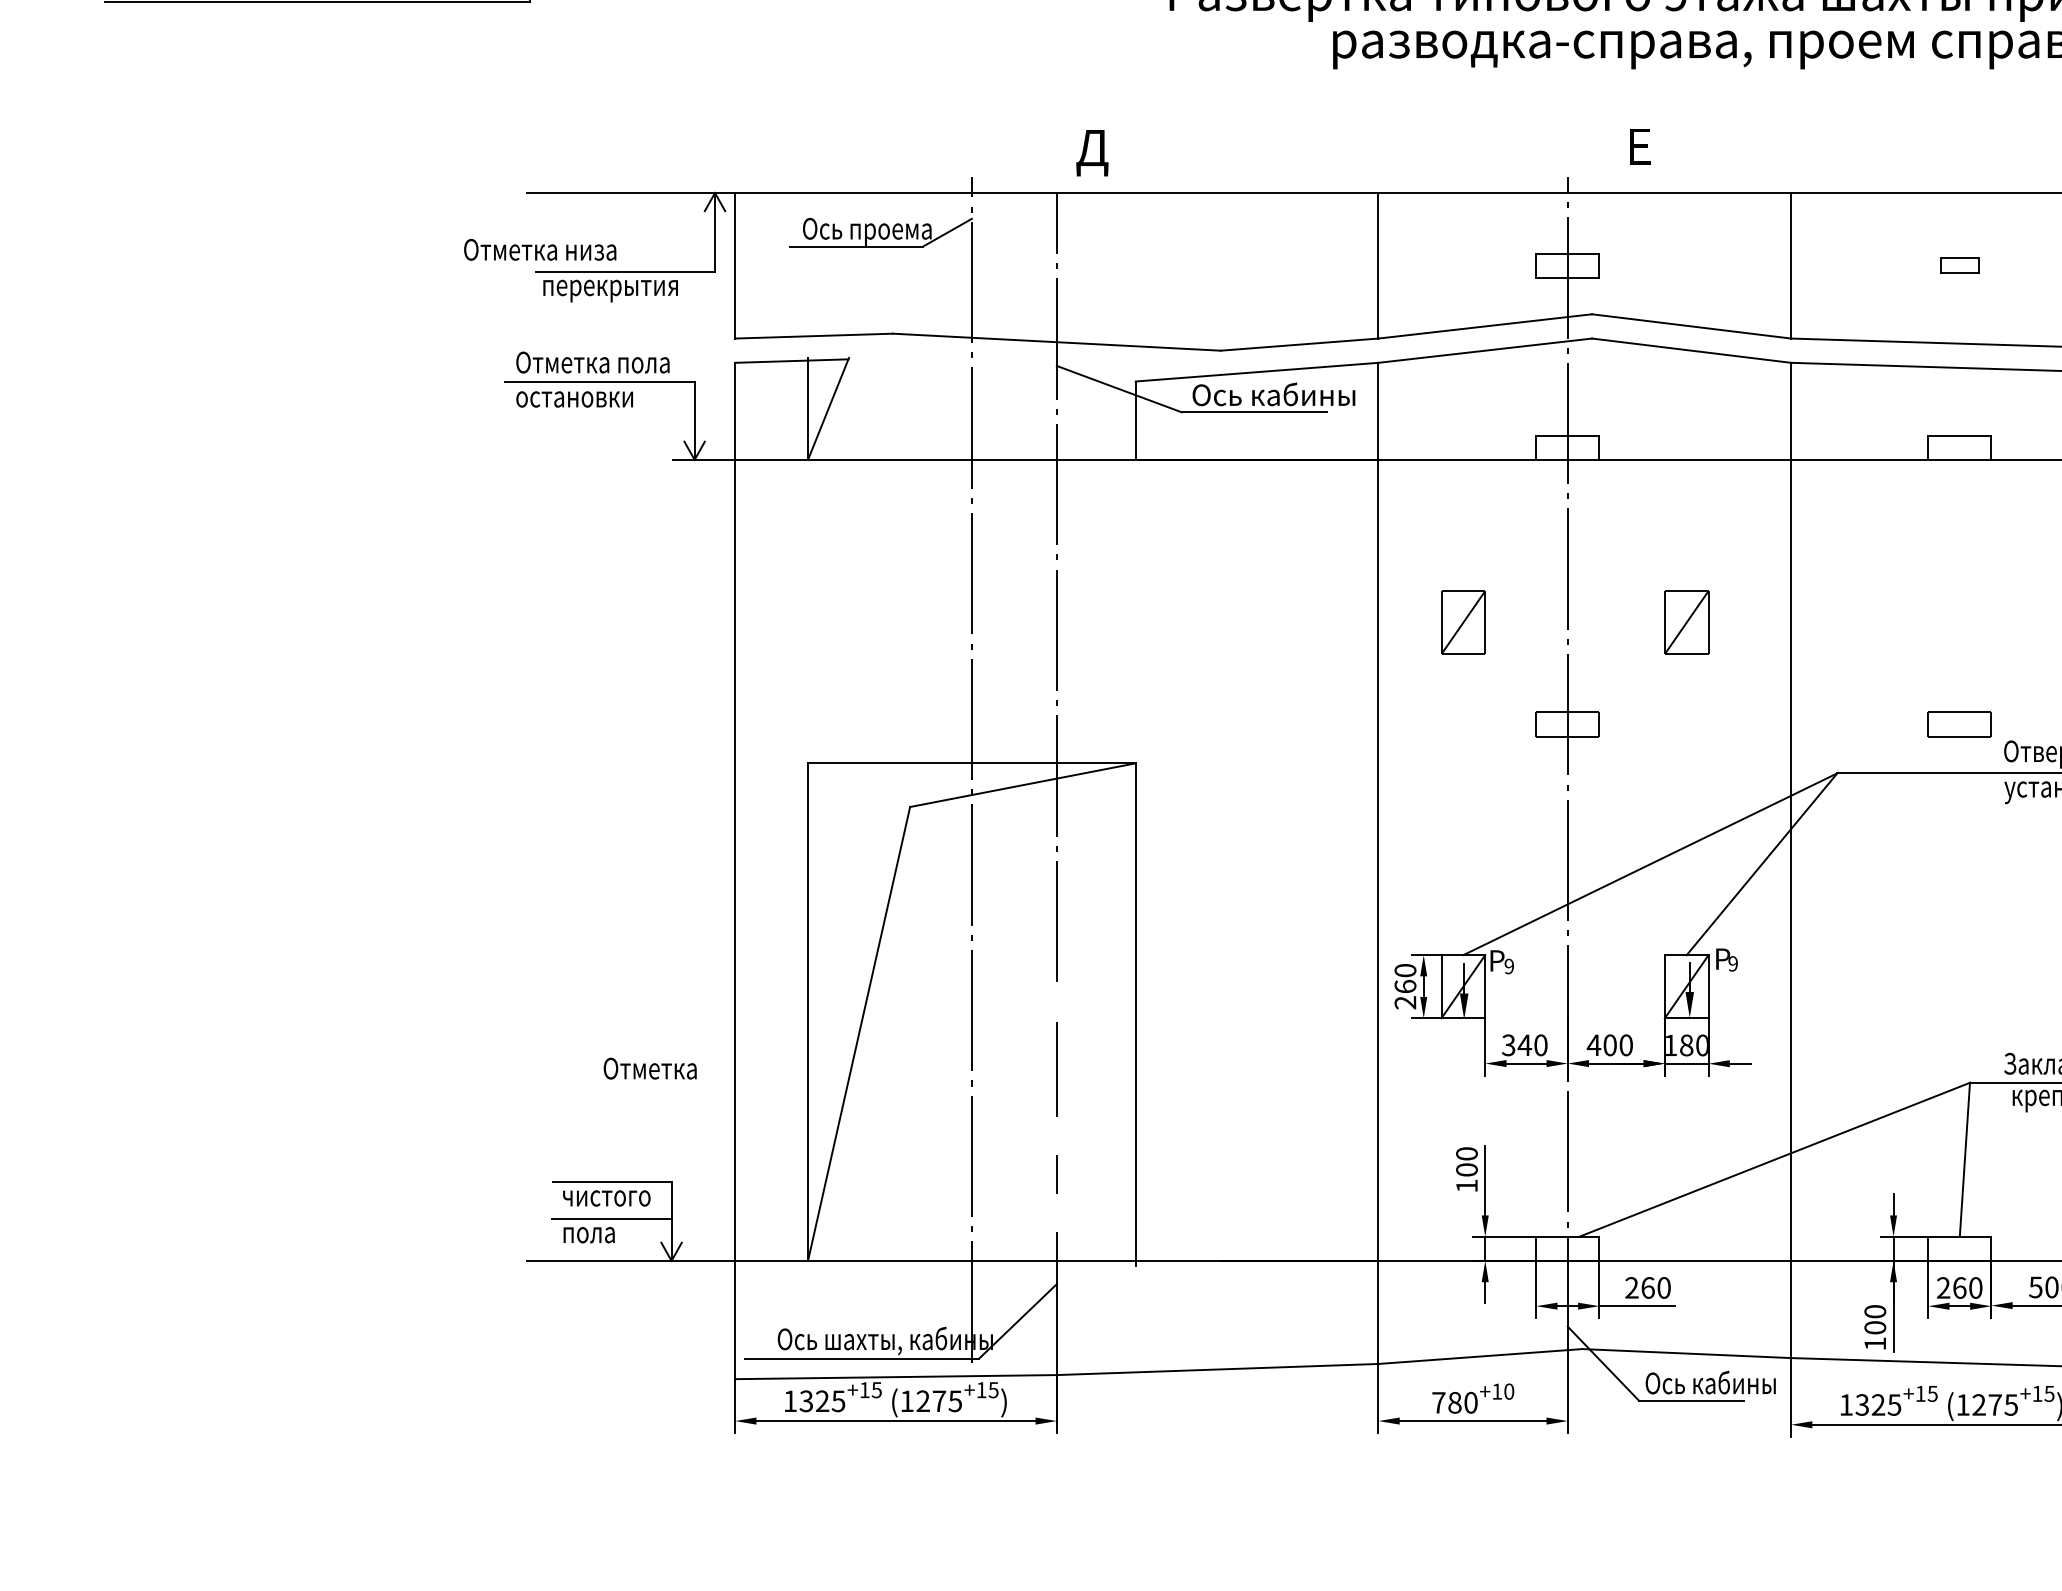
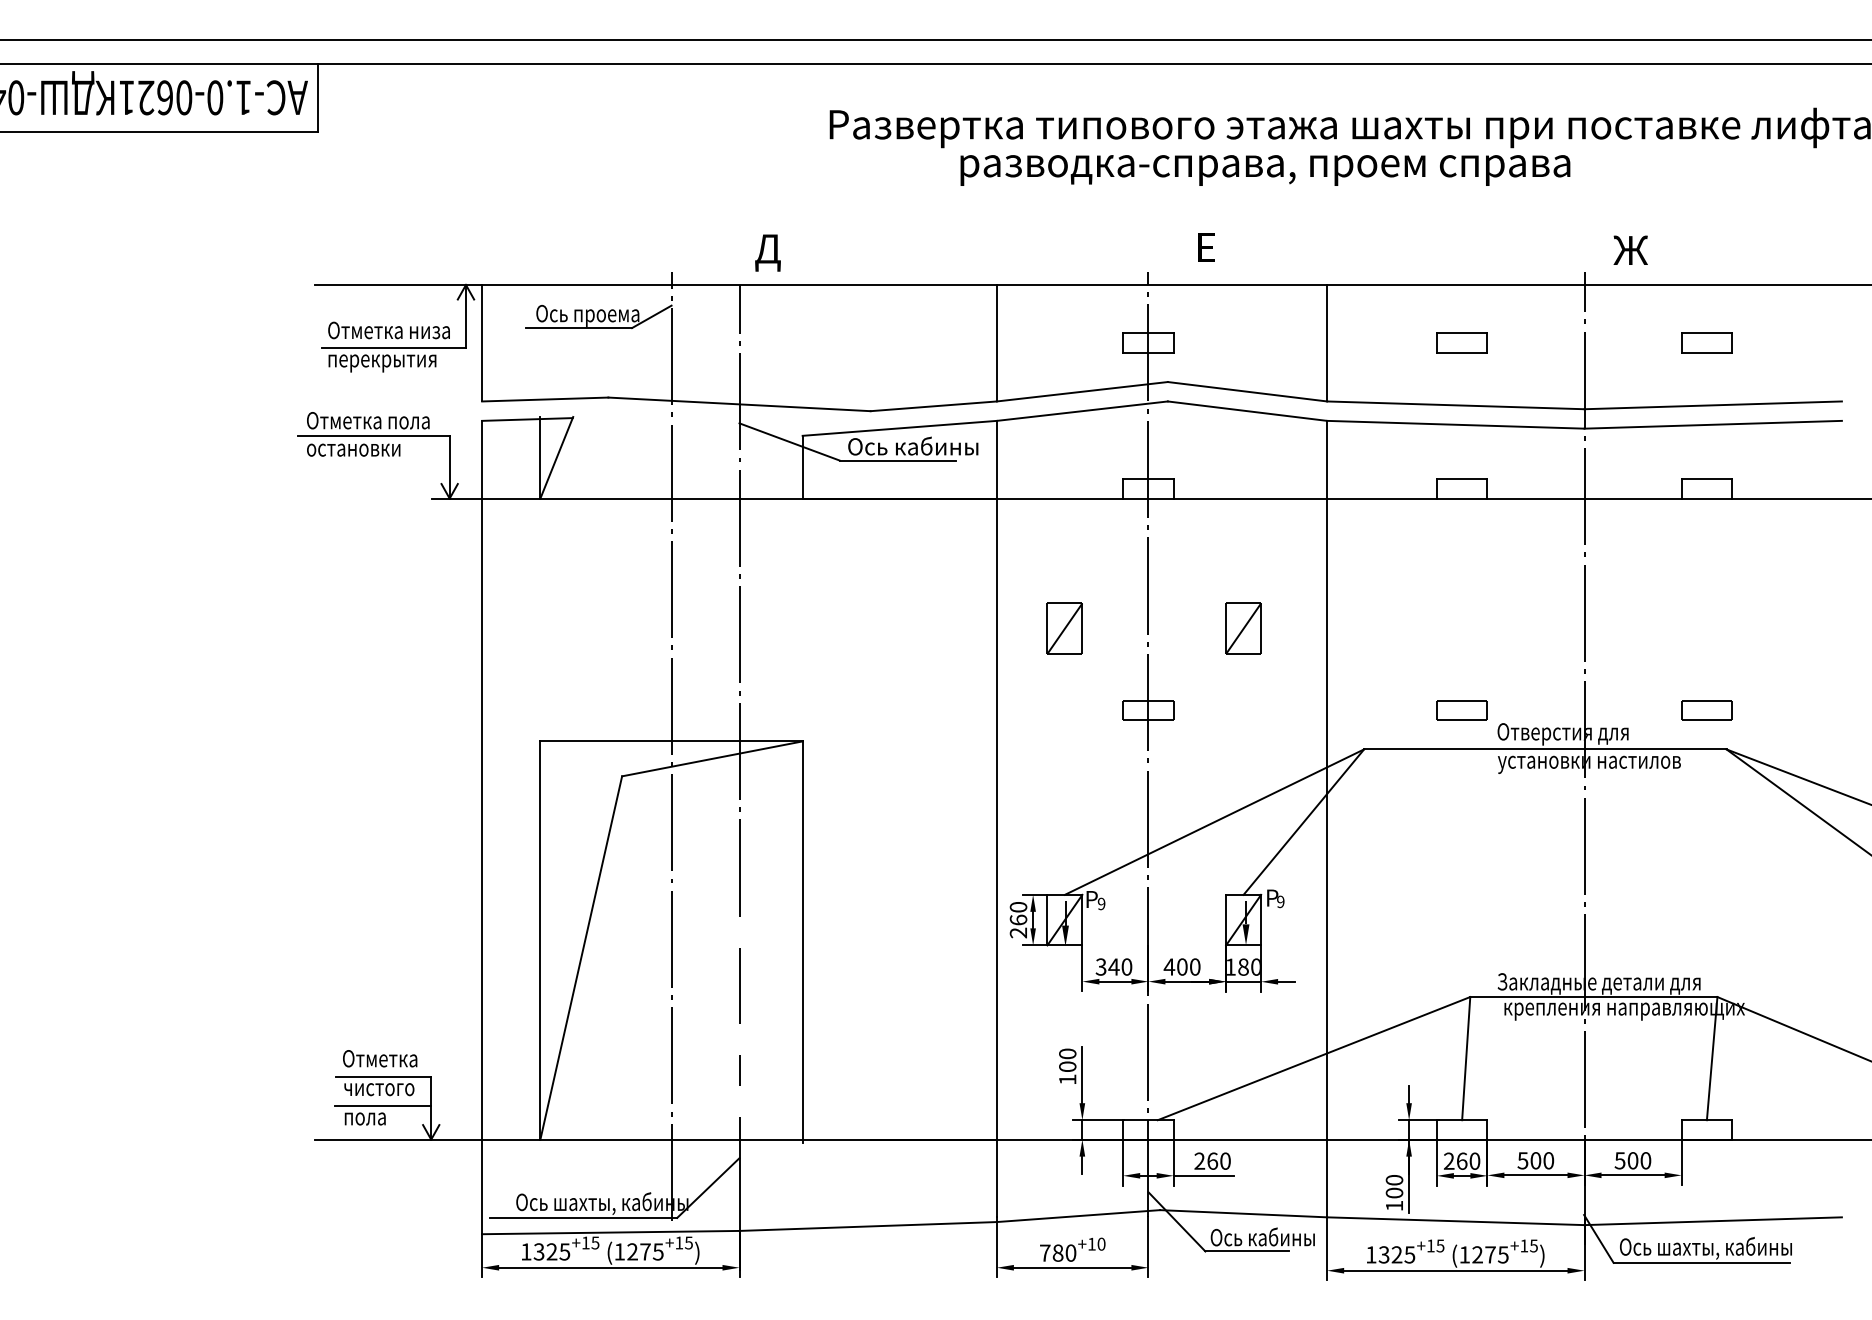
text: (539, 249) -> (388, 330), moved
part: (1959, 264) -> (1461, 342), size x1.67
text: (650, 1068) -> (380, 1058), moved

